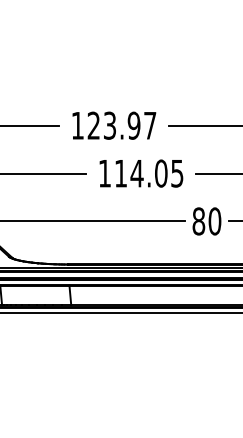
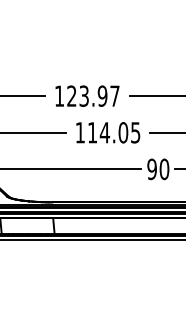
text: (197, 221) -> (151, 169), 80 -> 90

